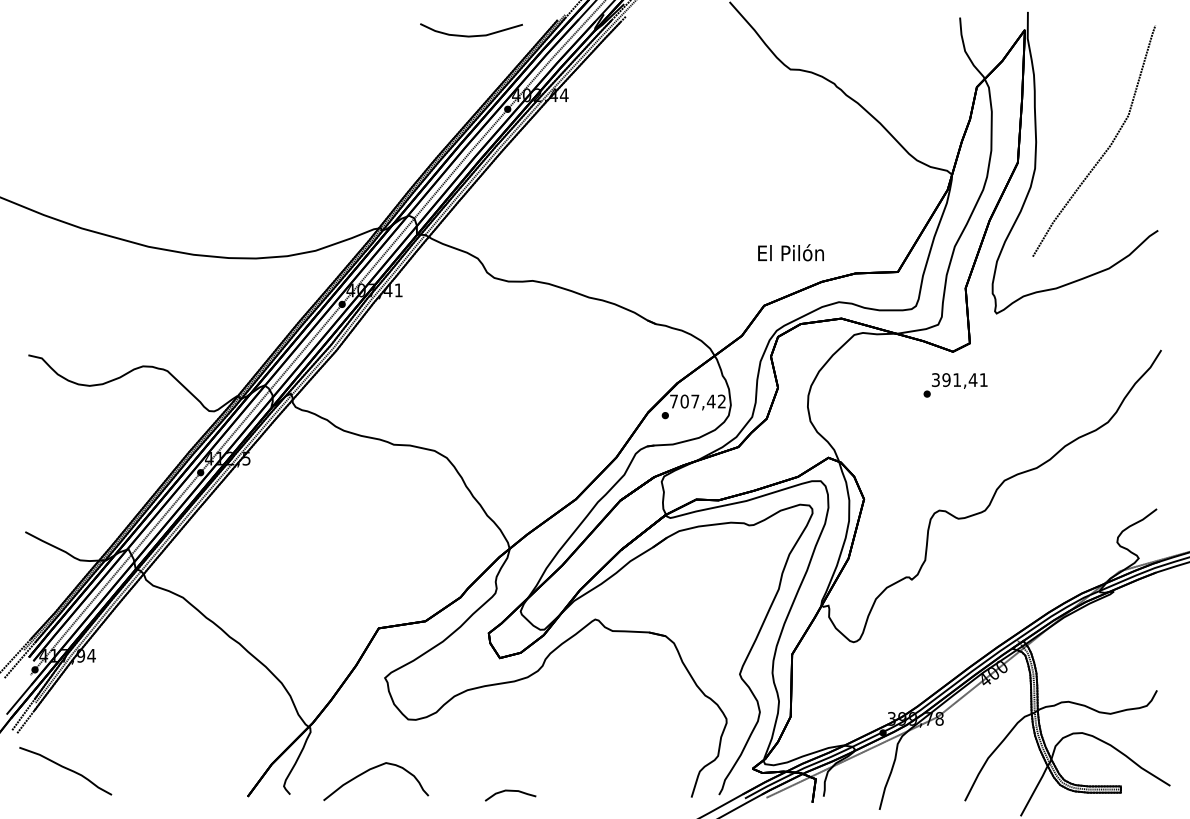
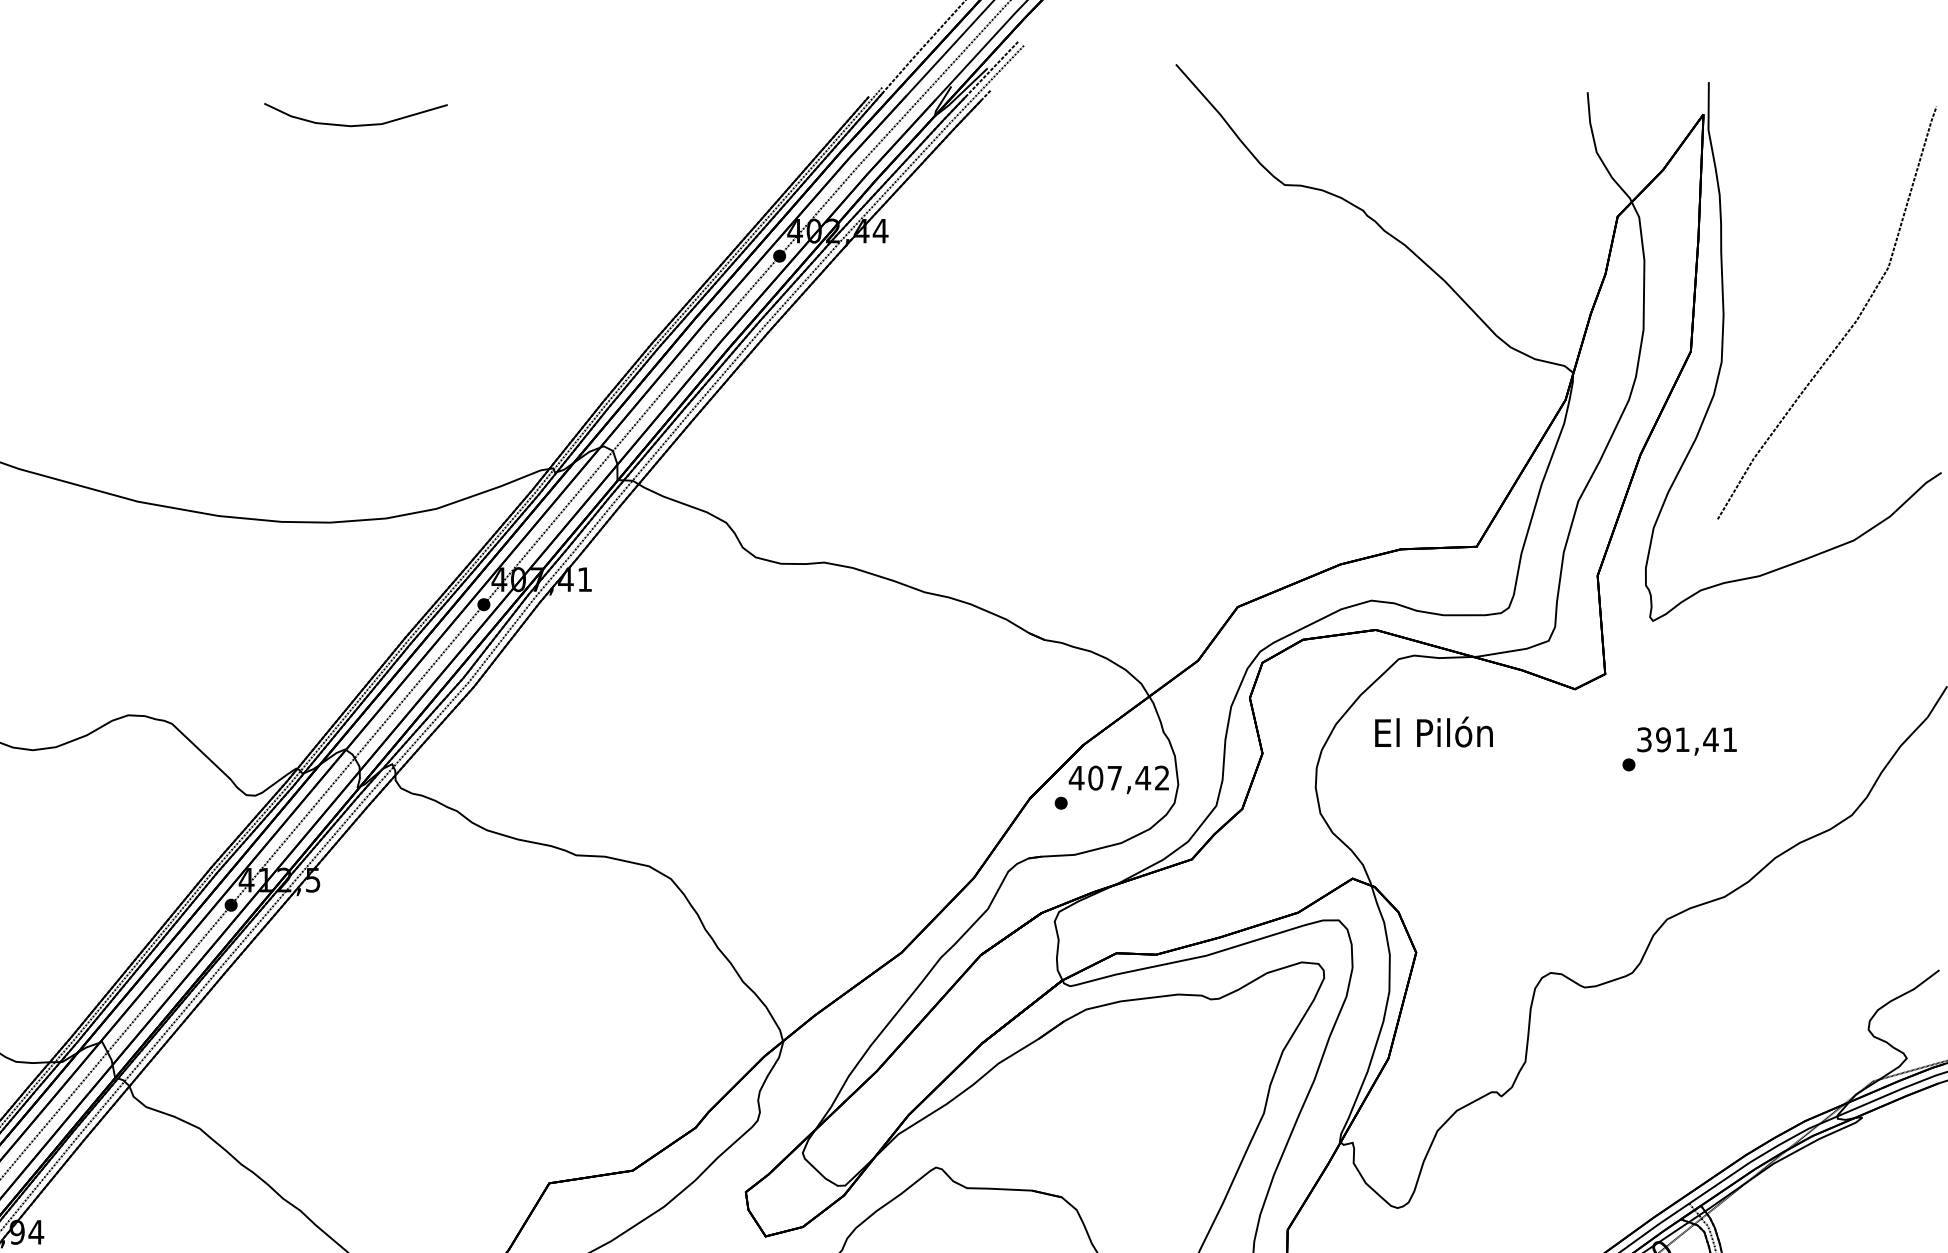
curve: (471, 35) -> (355, 124), moved
text: (790, 252) -> (1433, 731), moved
text: (955, 385) -> (1679, 749), moved
text: (673, 401) -> (1075, 778), 707,42 -> 407,42

